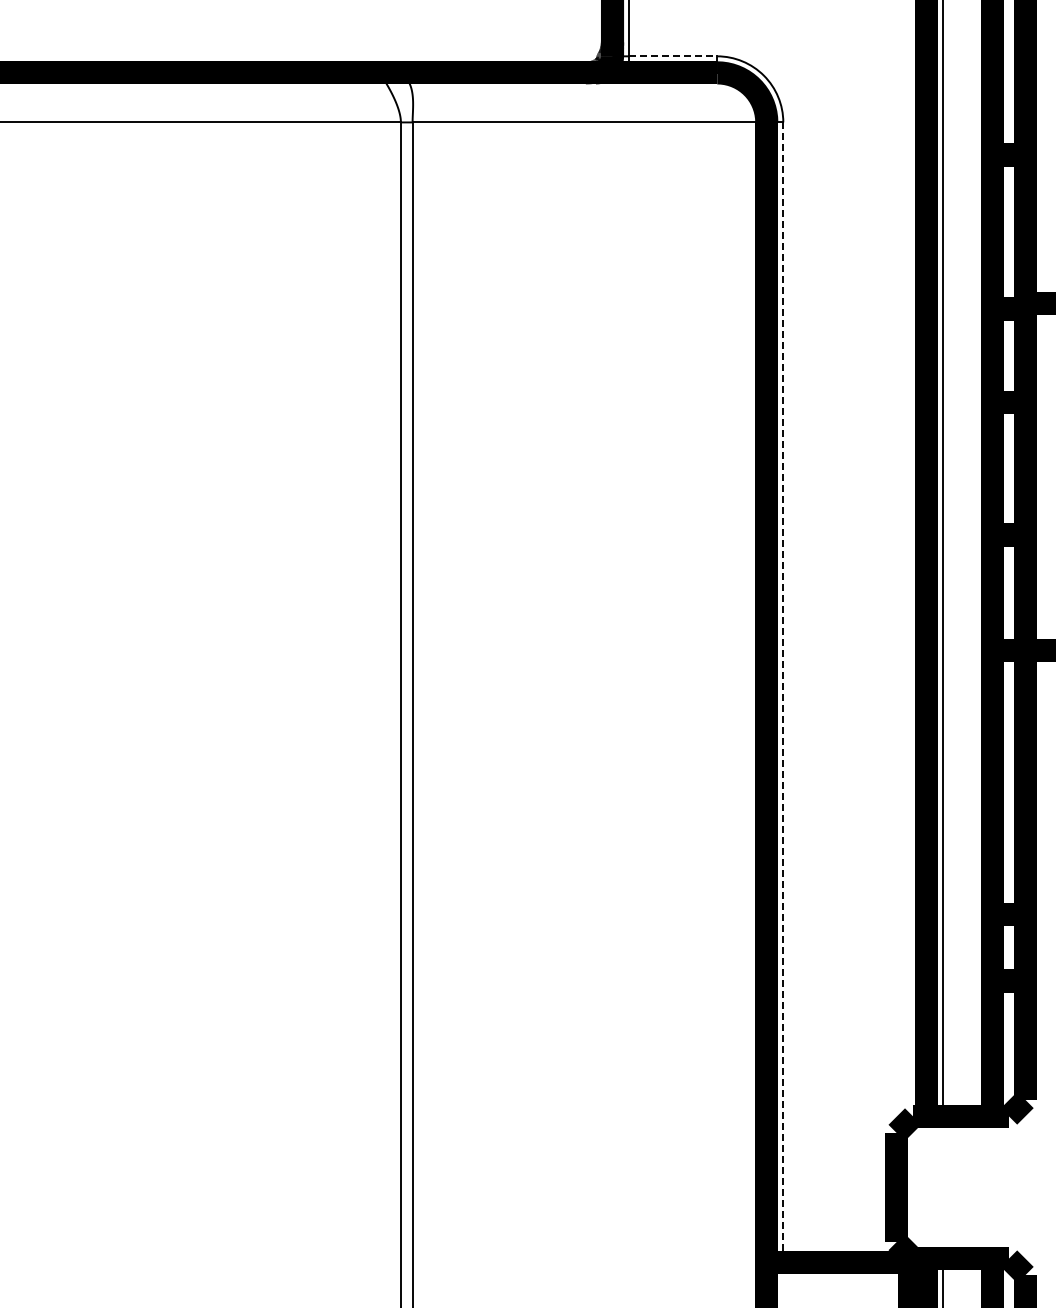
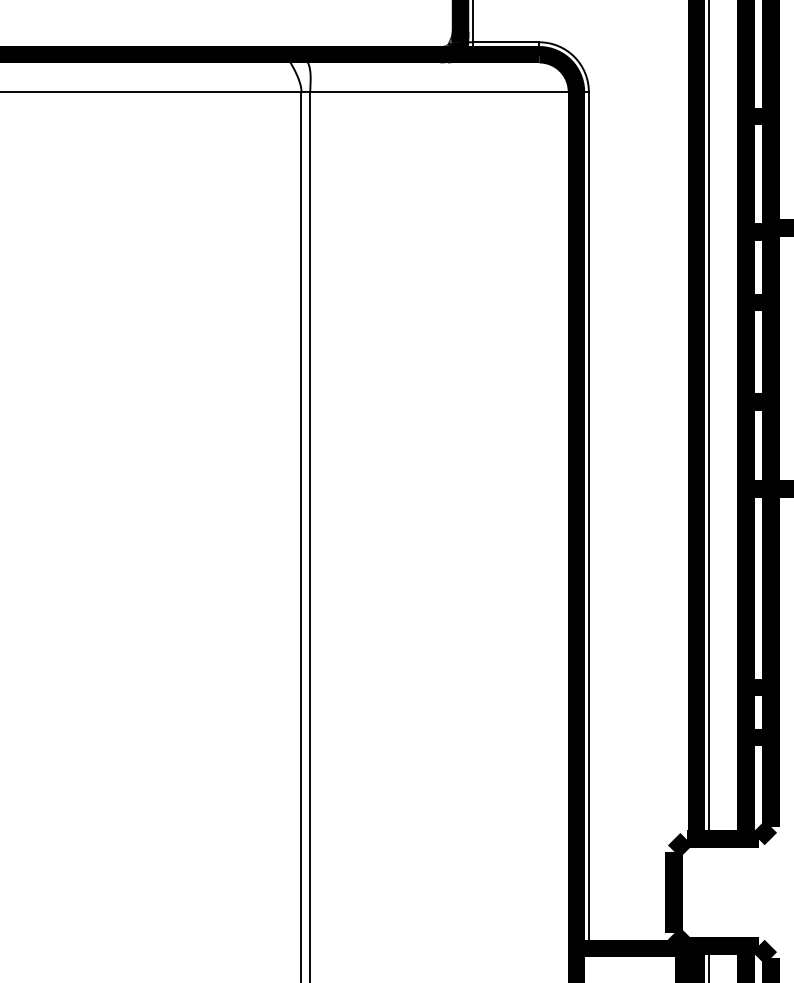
line: (673, 56) -> (506, 42), dashed -> solid
line: (783, 692) -> (589, 520), dashed -> solid

